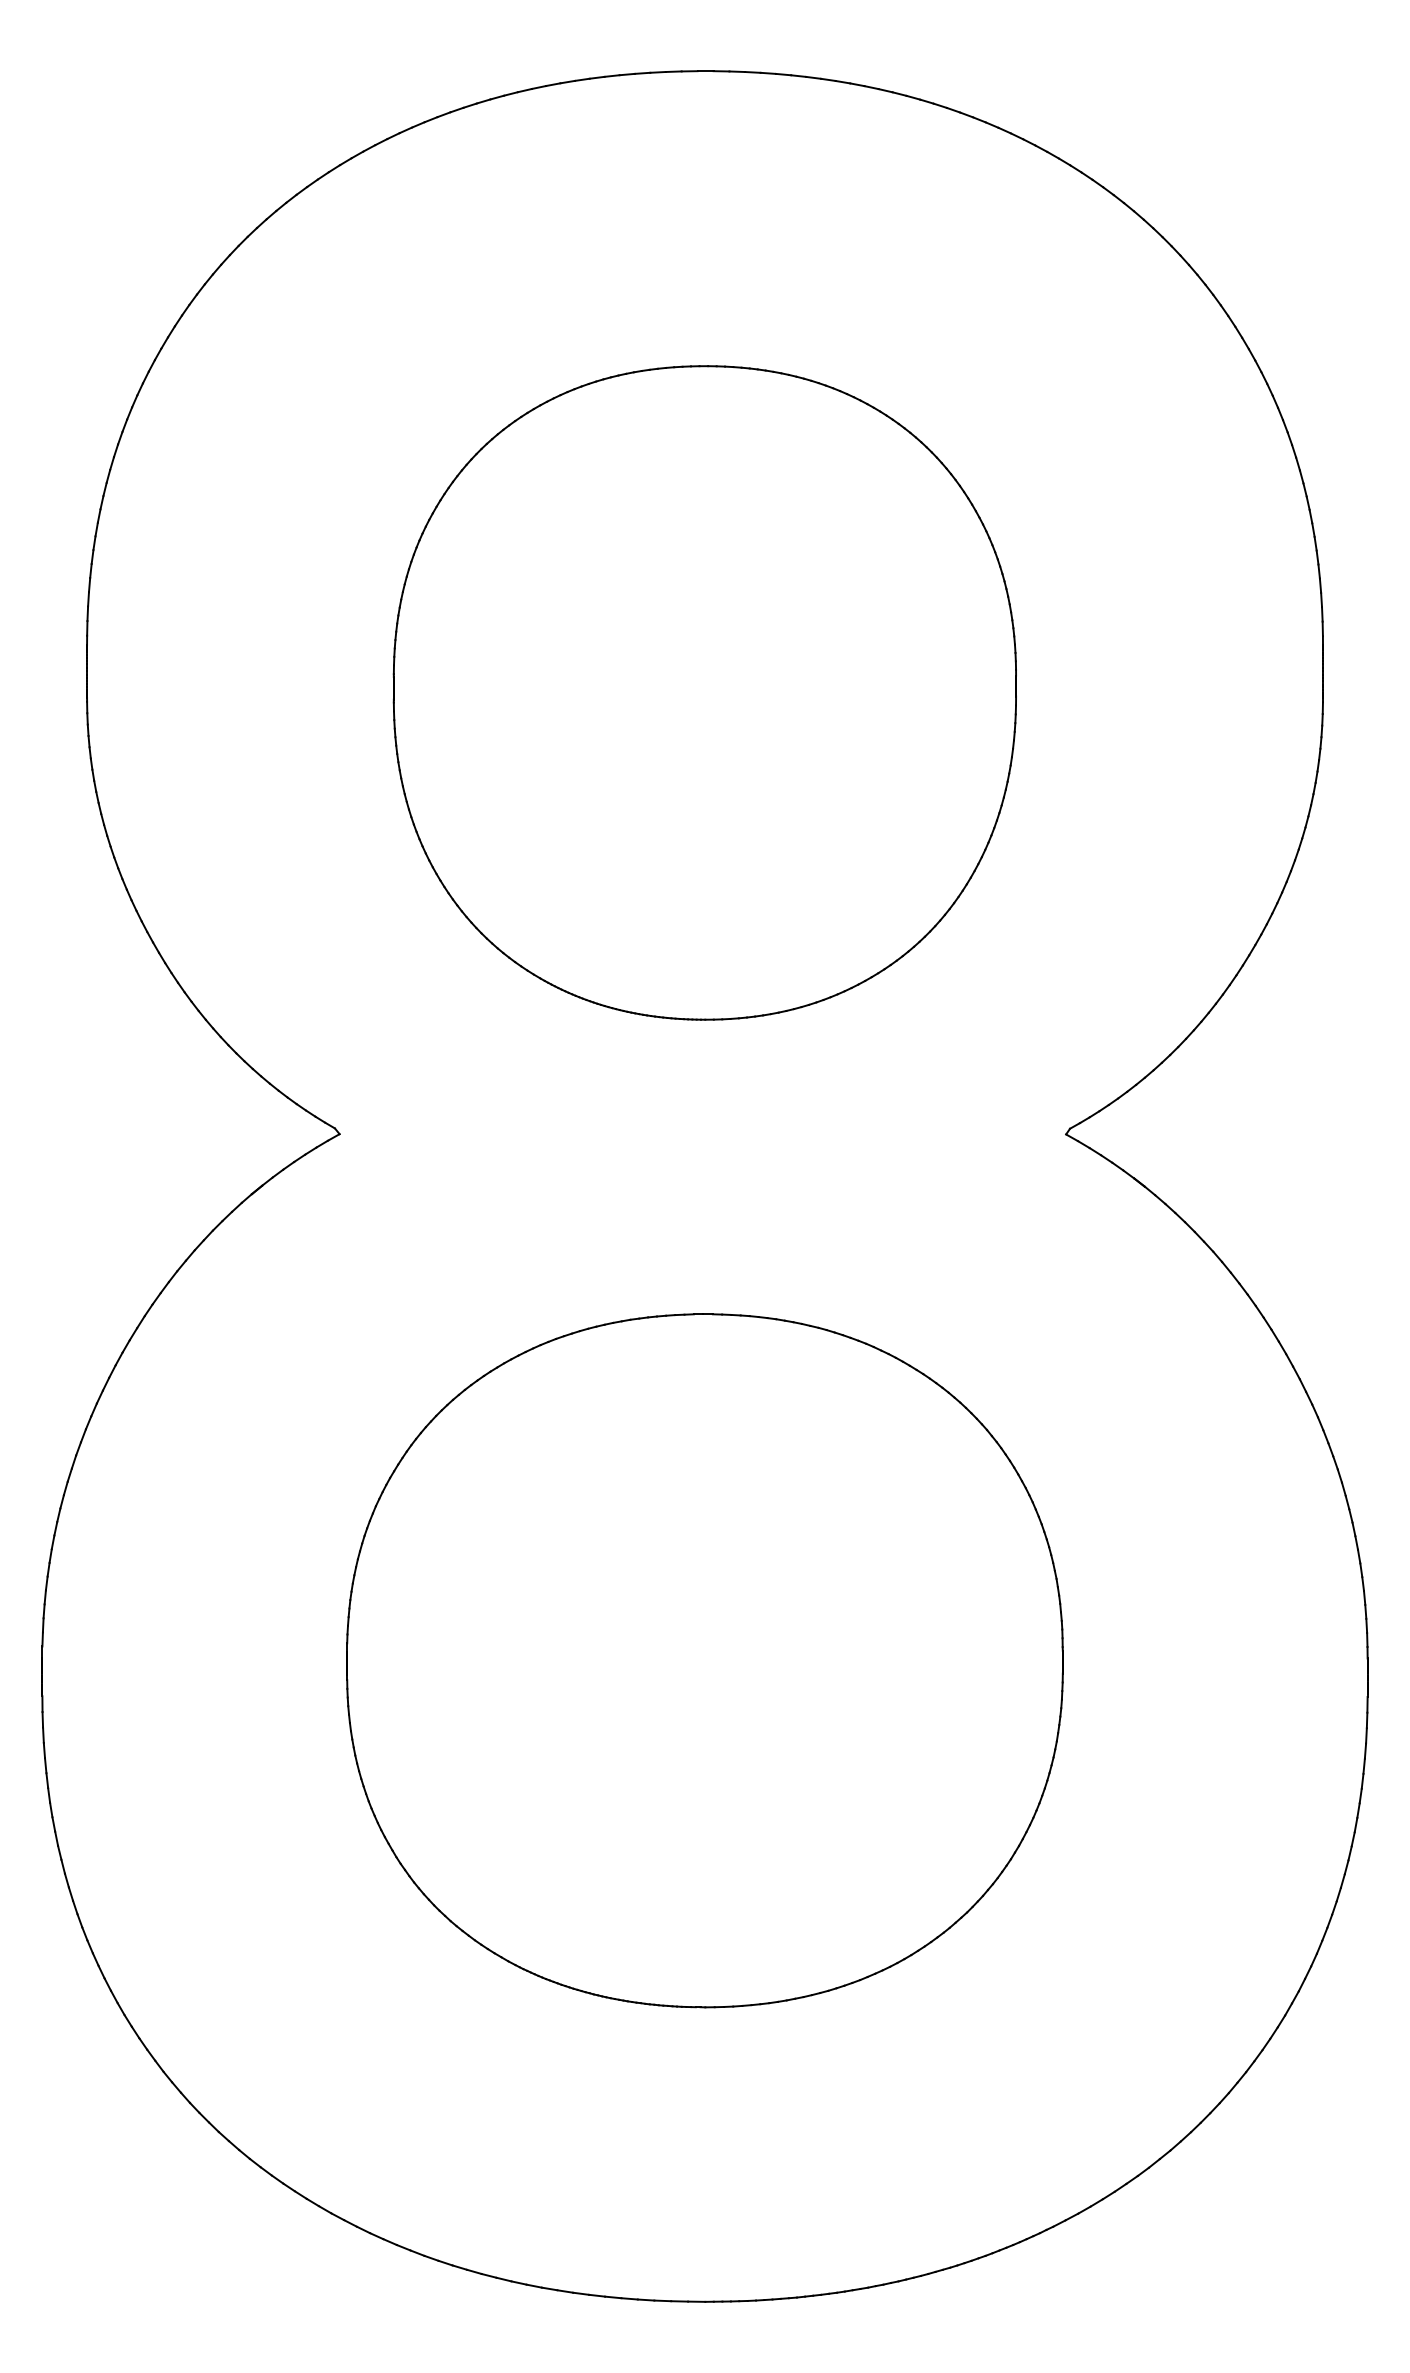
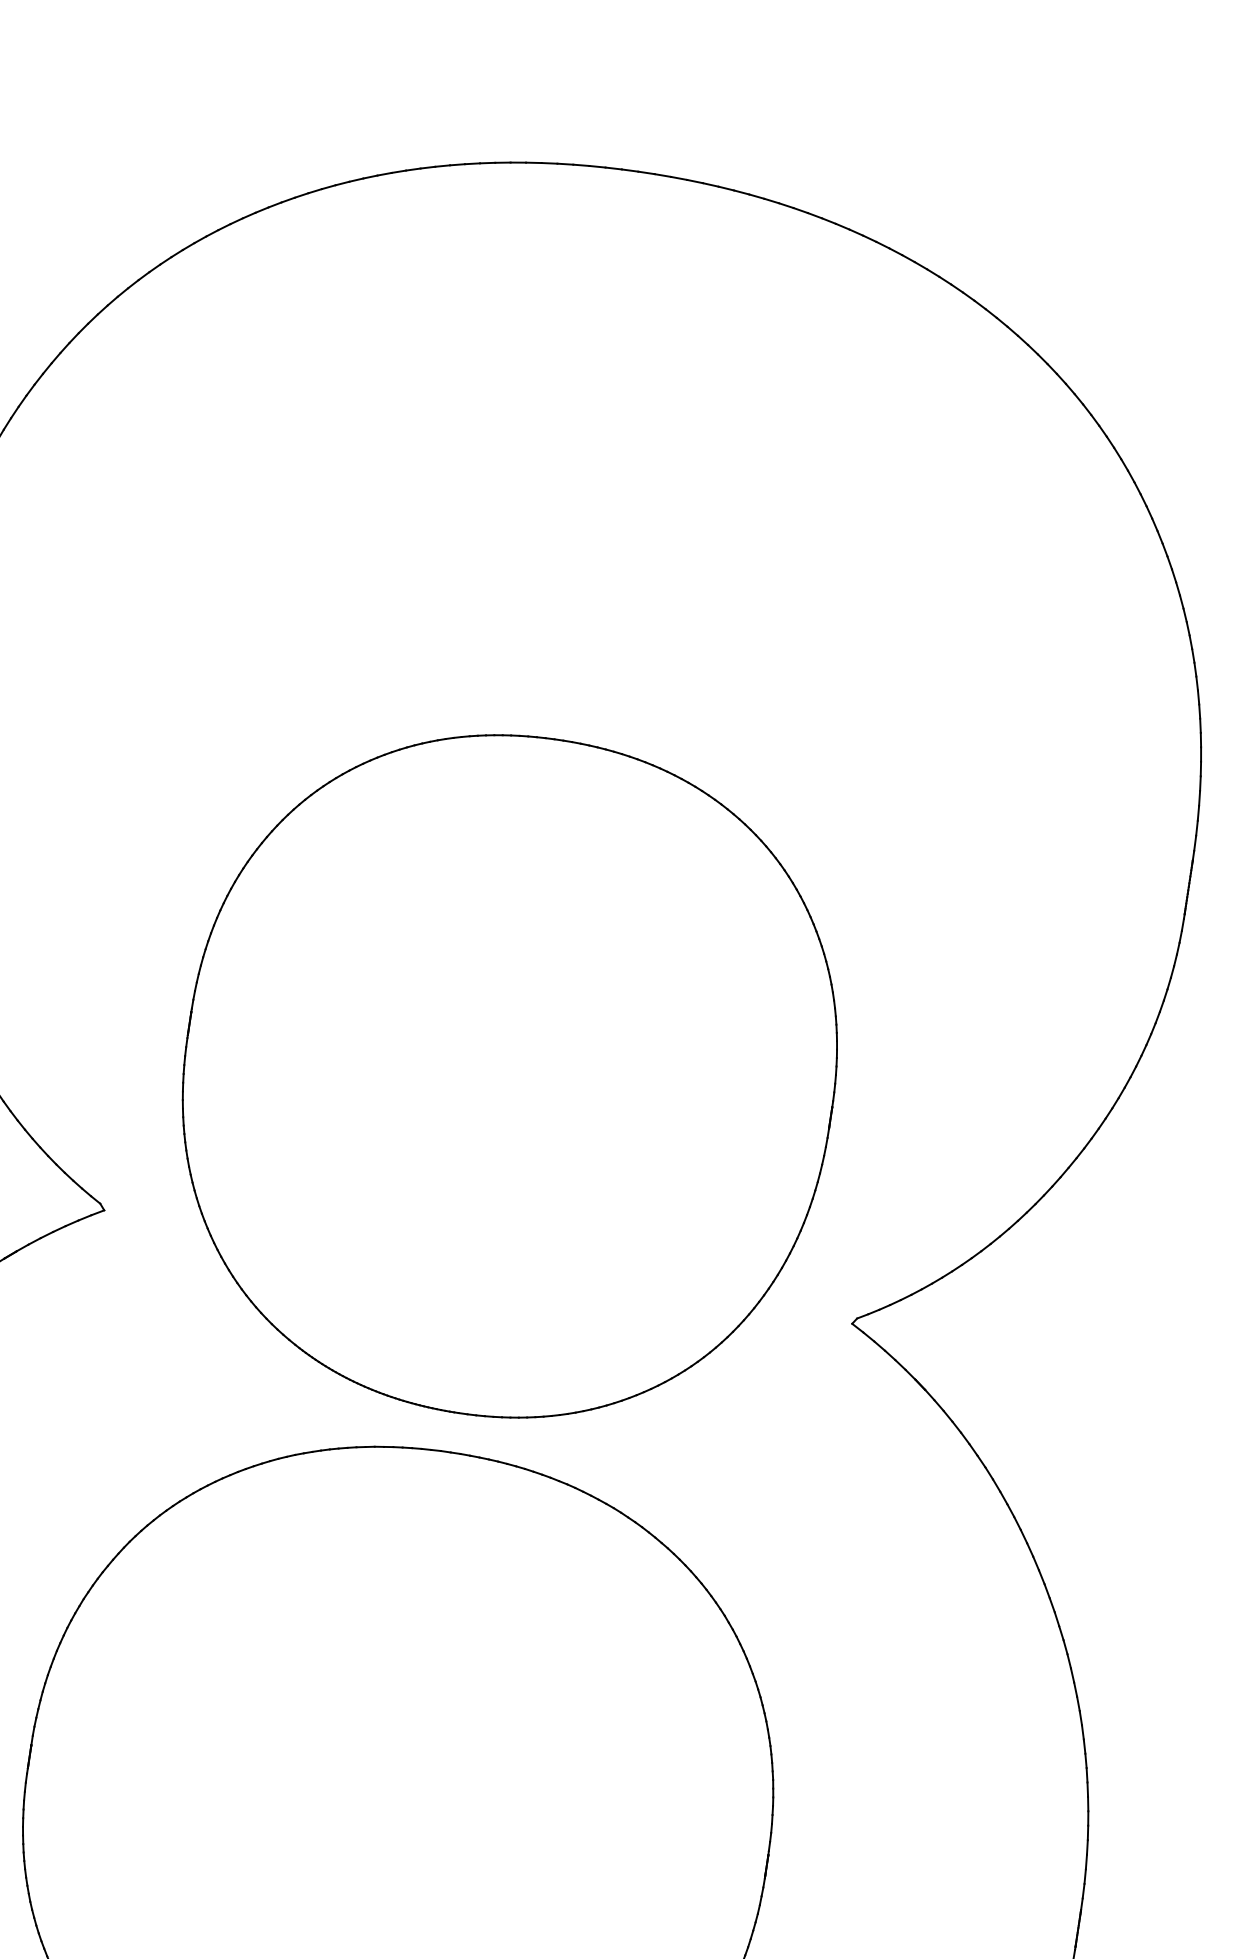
part: (704, 692) -> (508, 1076), moved

